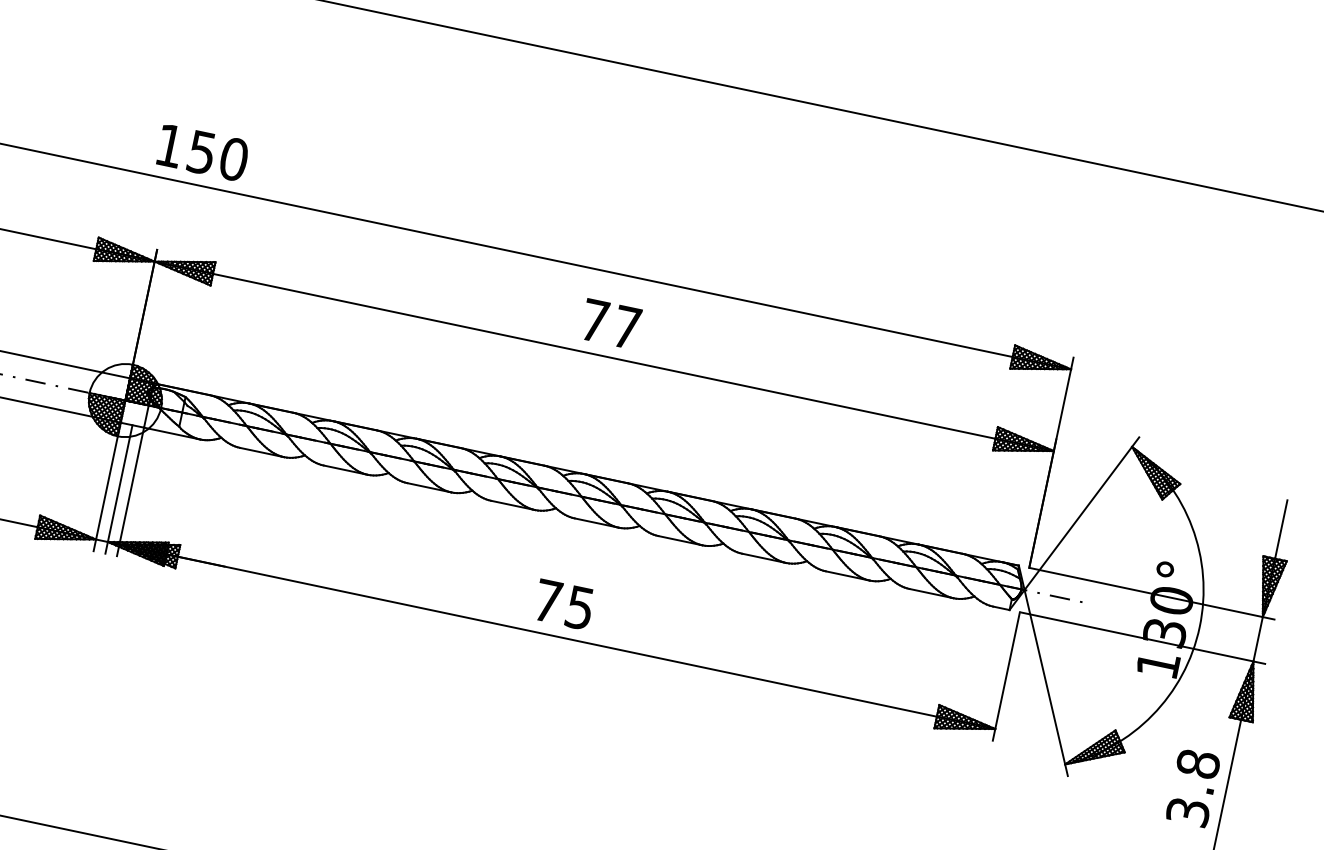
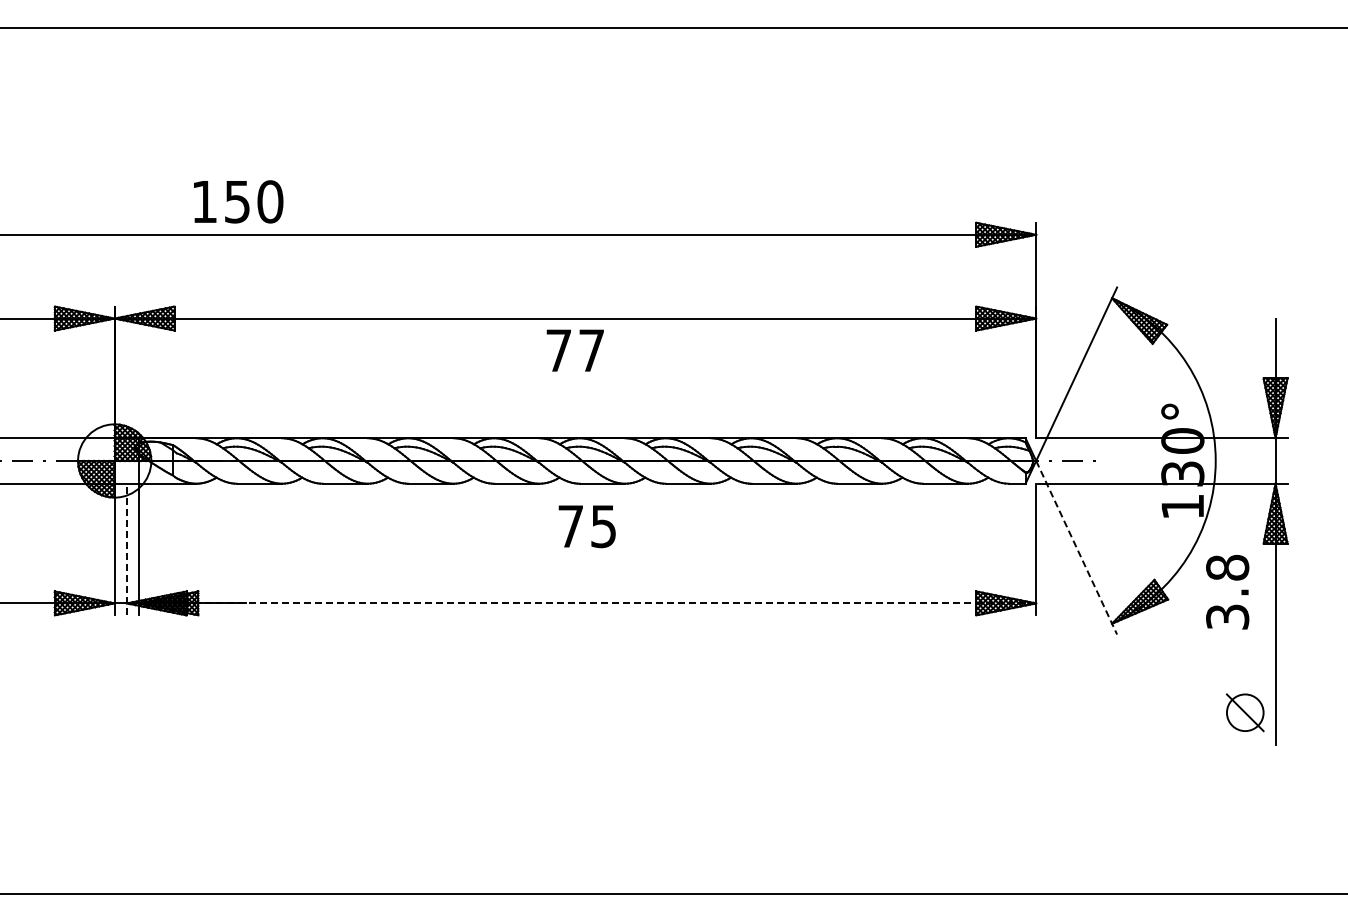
text: (202, 152) -> (238, 201), moved
text: (610, 323) -> (574, 350), moved
line: (118, 489) -> (126, 549), solid -> dashed
text: (563, 604) -> (586, 526), moved
line: (557, 636) -> (587, 603), solid -> dashed
line: (1046, 682) -> (1076, 547), solid -> dashed
text: (1193, 787) -> (1227, 591), moved

